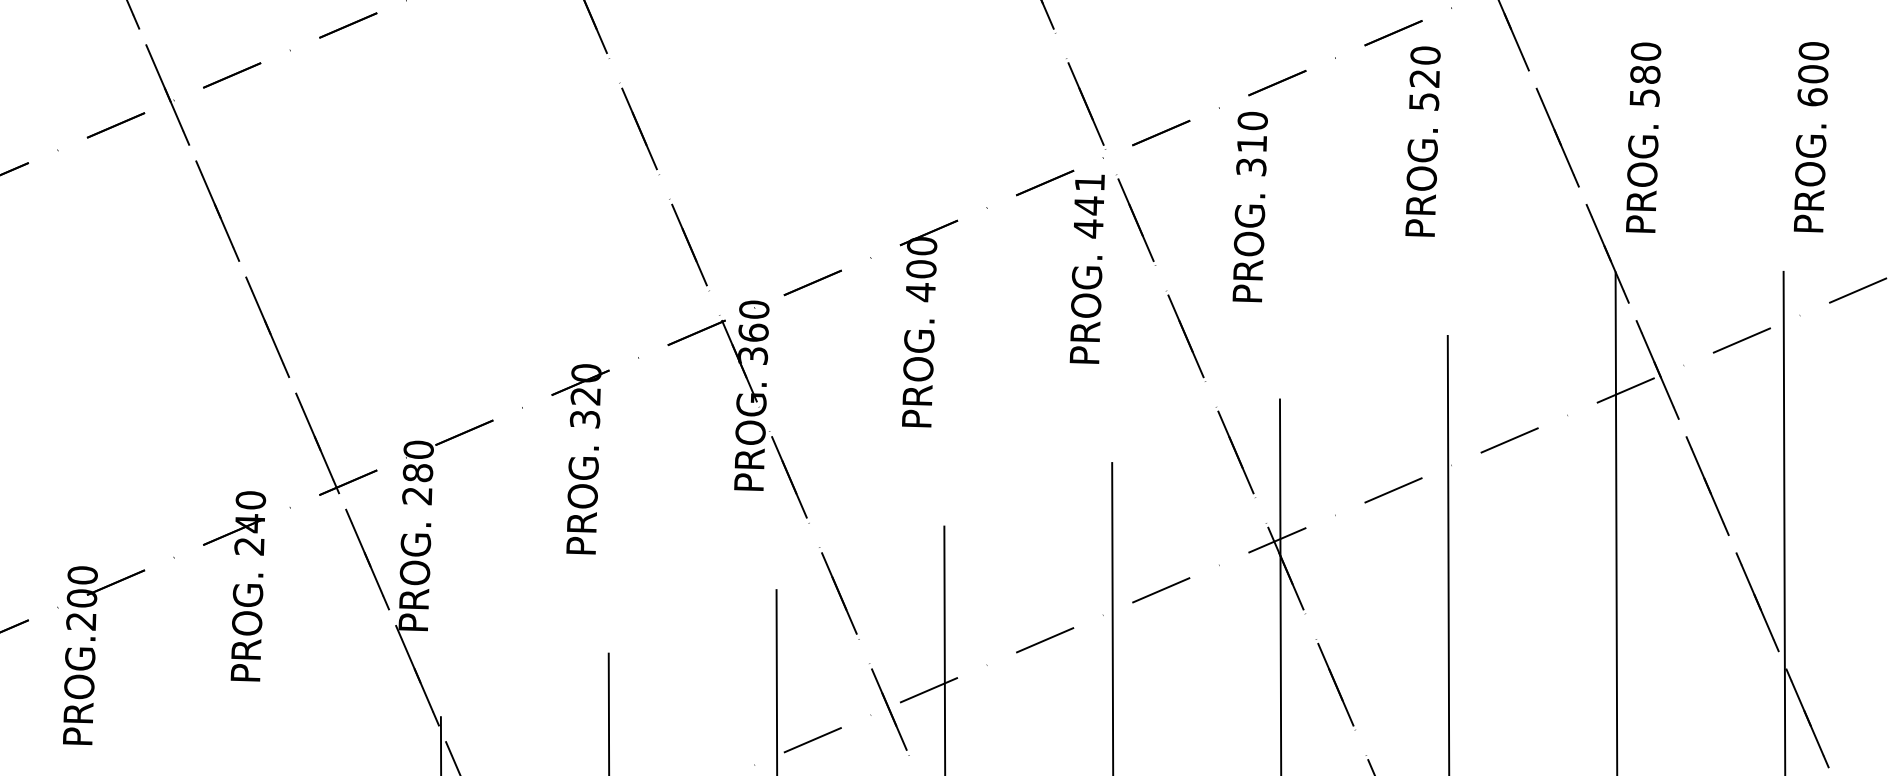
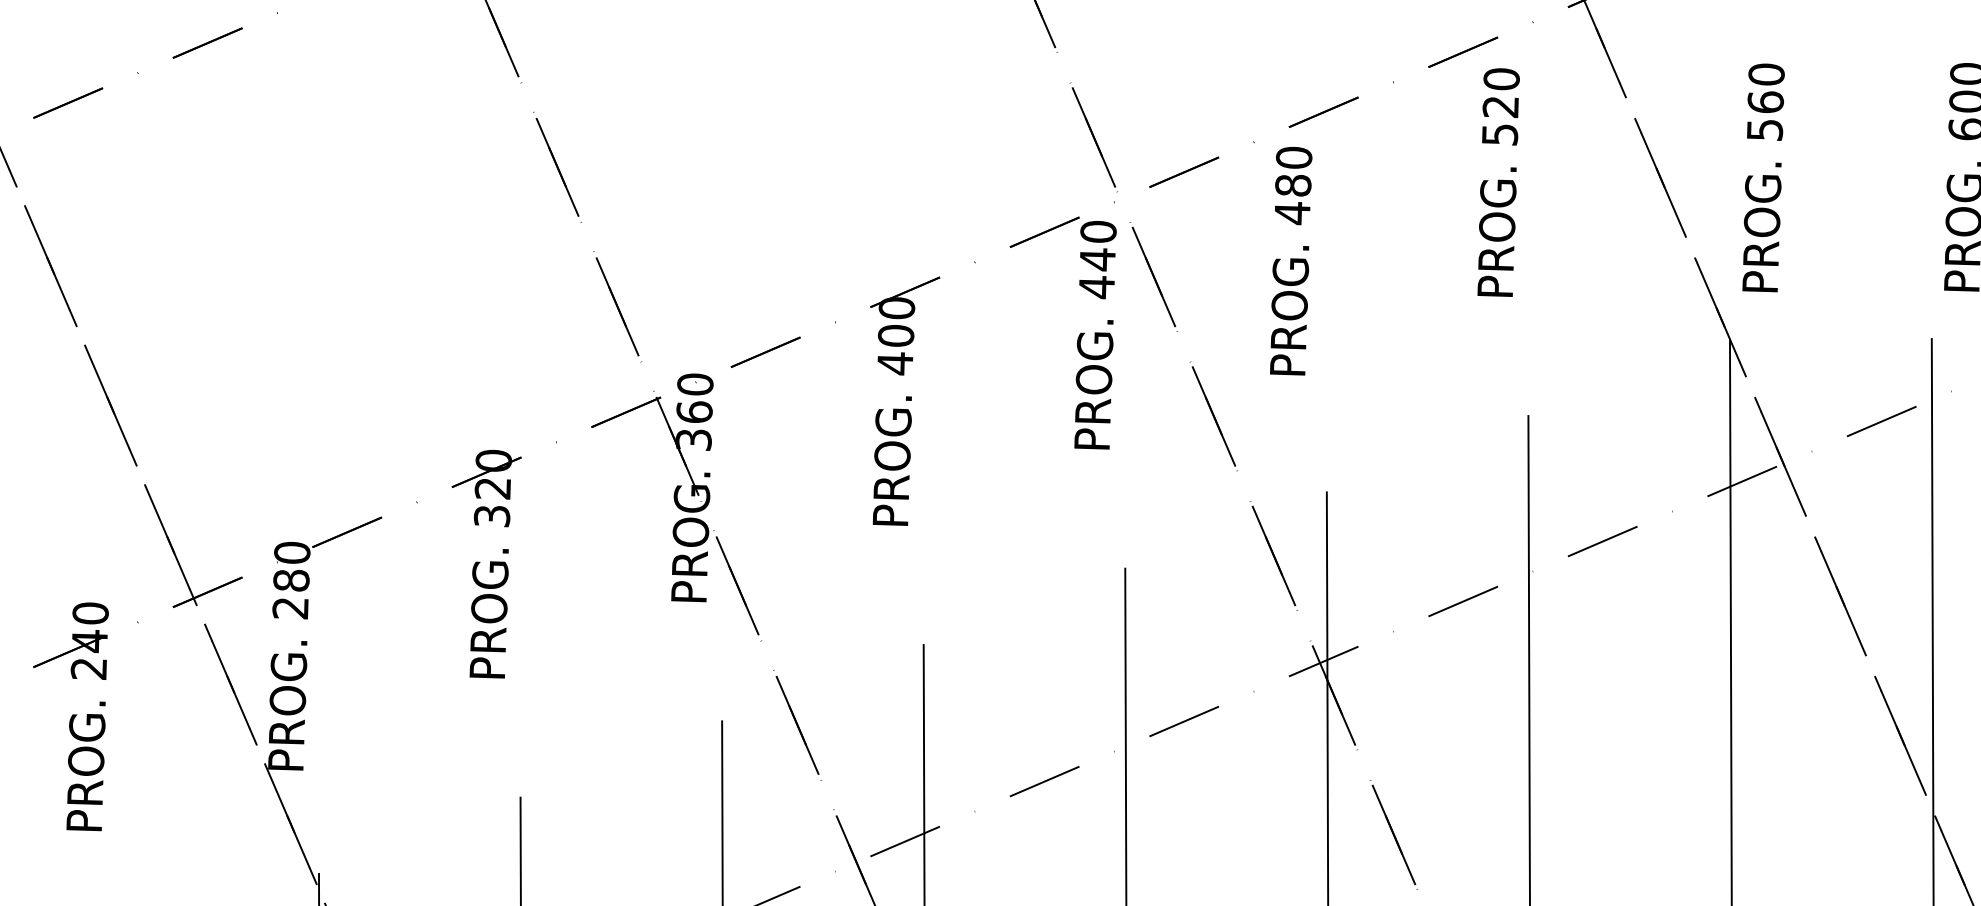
text: (1645, 74) -> (1765, 101), 580 -> 560
text: (1251, 156) -> (1292, 200), 310 -> 480
text: (1089, 182) -> (1098, 231), 441 -> 440

